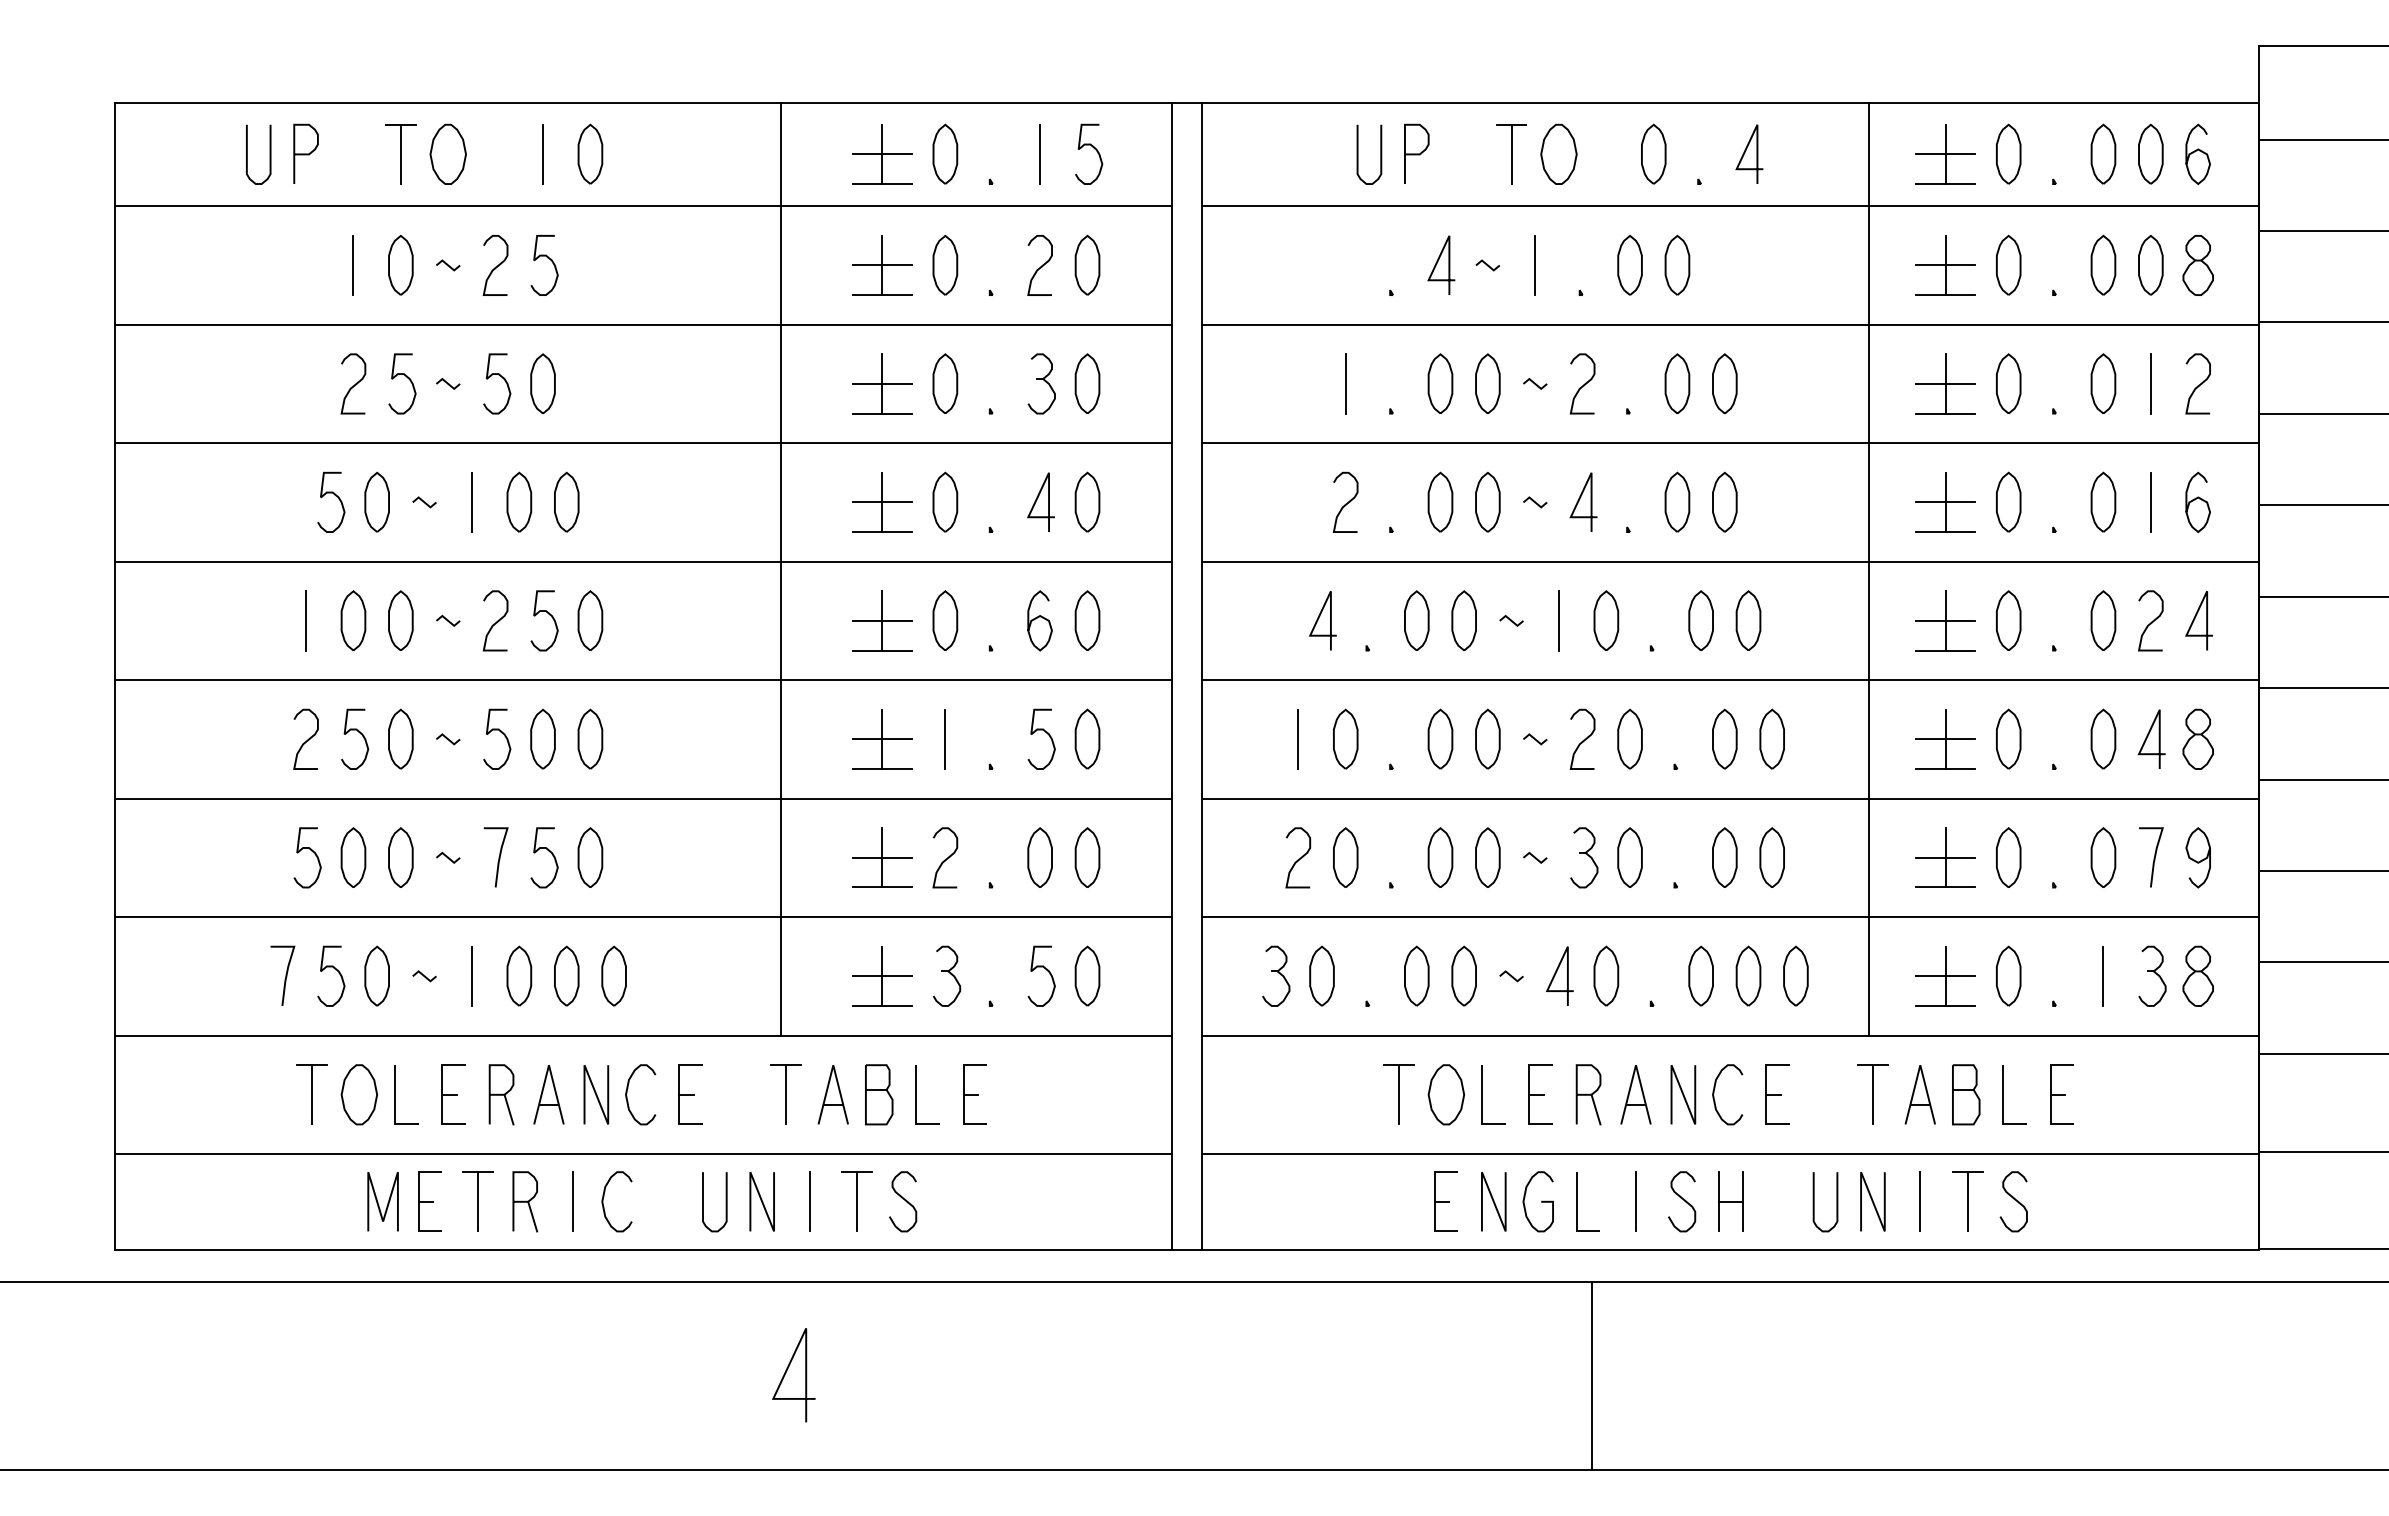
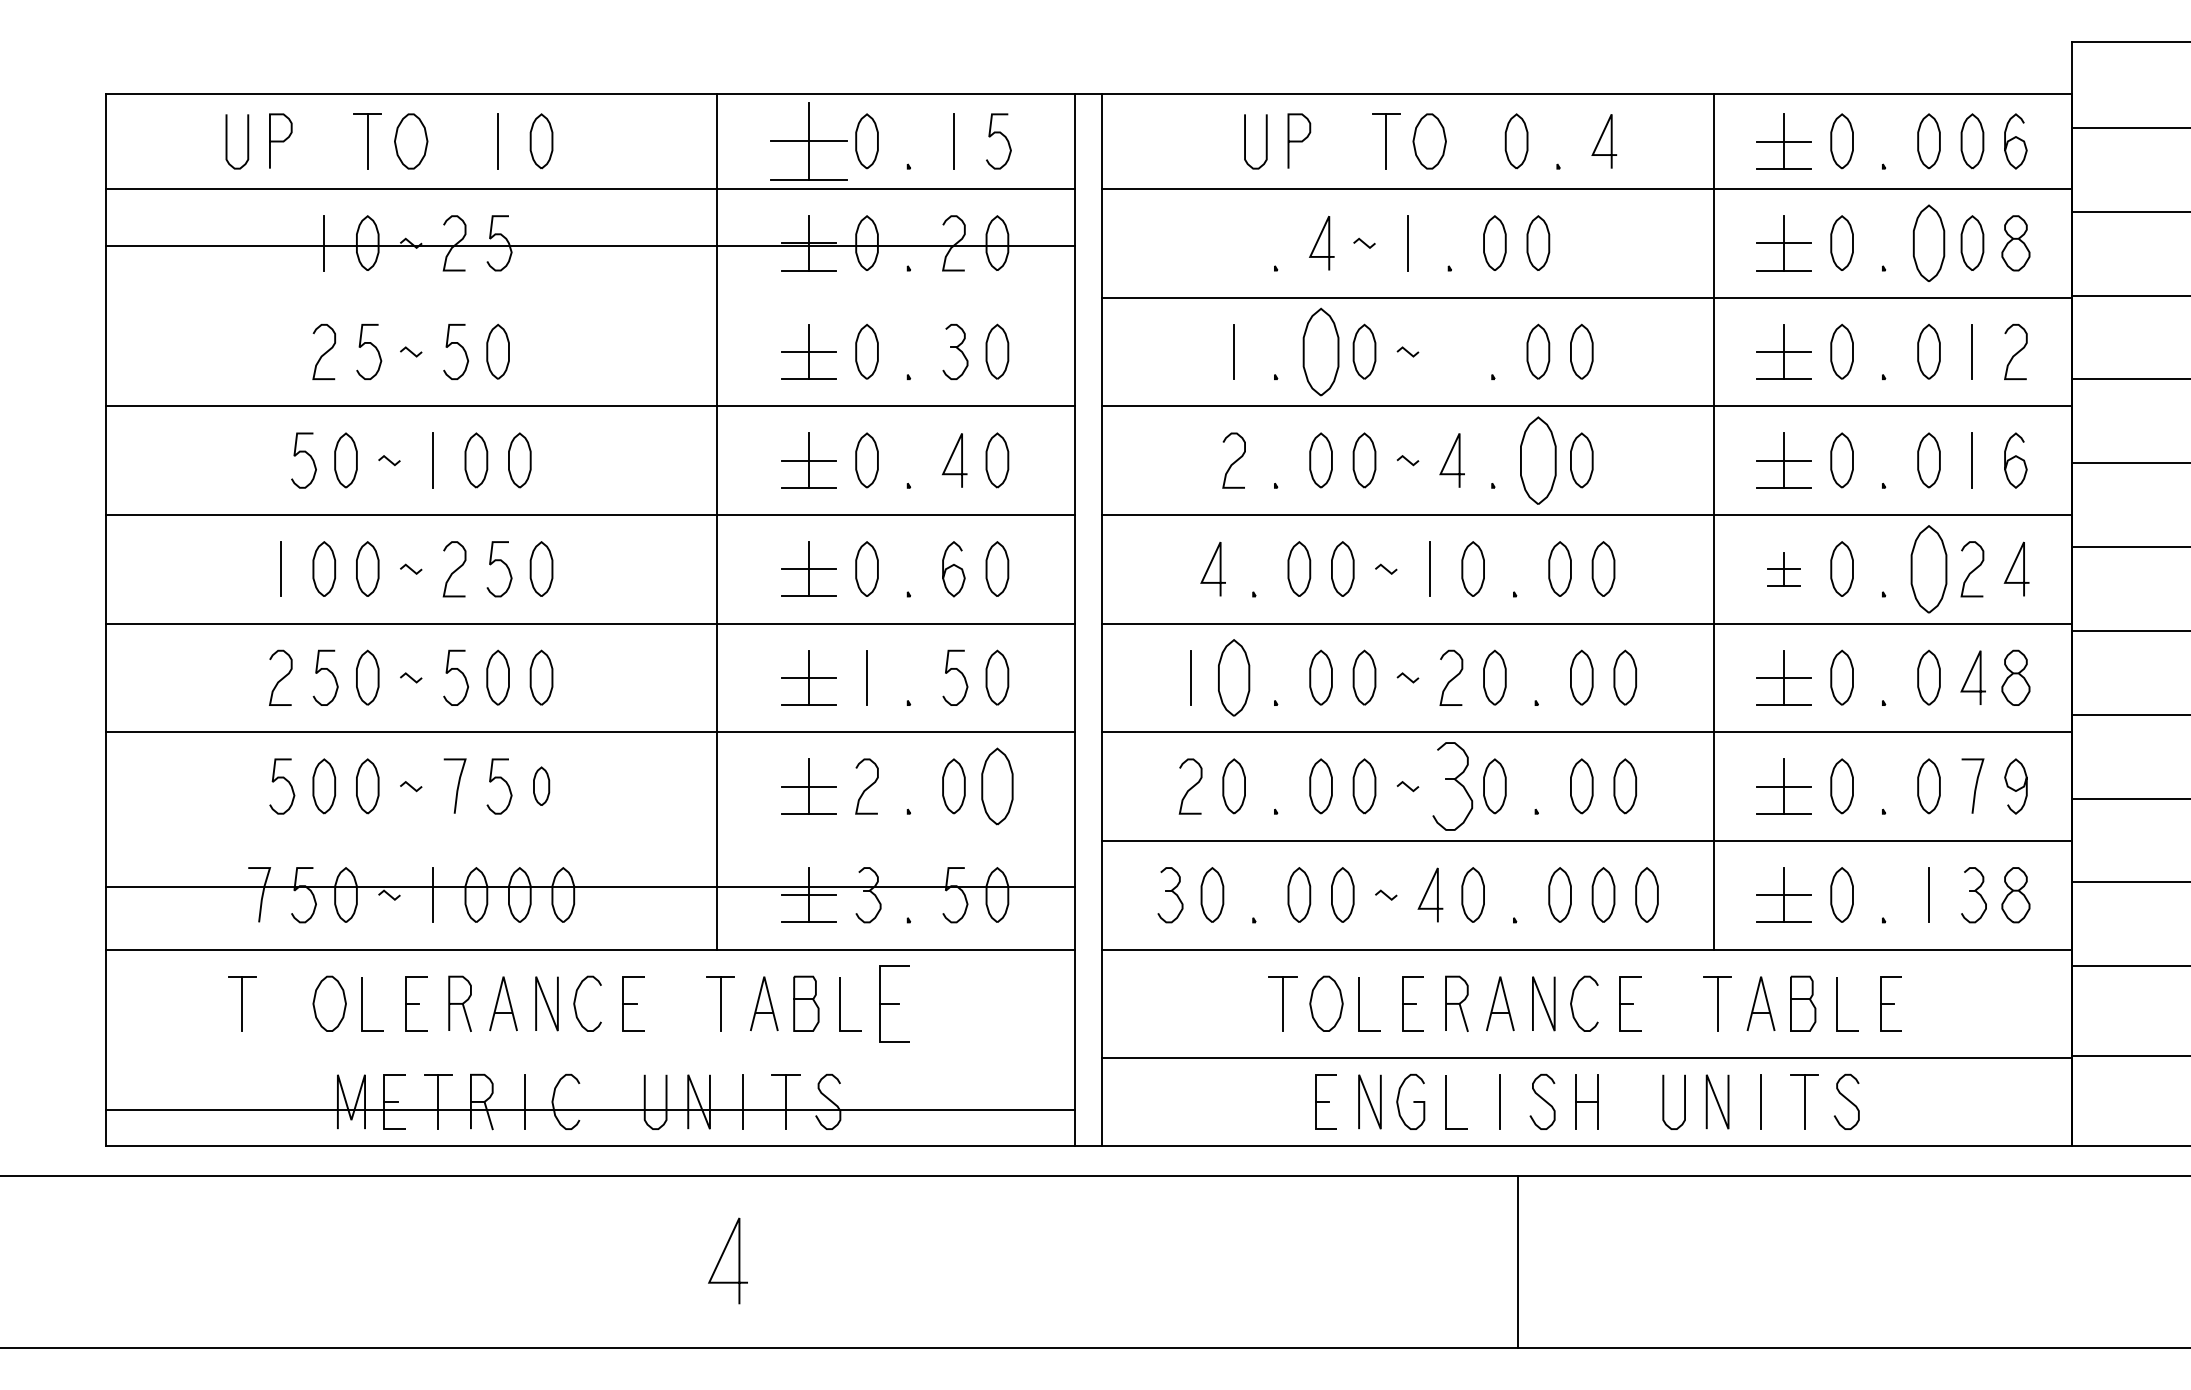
part: (882, 154) -> (809, 141), size x1.4
part: (2103, 264) -> (1929, 242), size x1.4
line: (643, 324) -> (590, 246), moved
part: (1440, 383) -> (1321, 351), size x1.6
curve: (1583, 384) -> (1452, 352), removed
part: (1677, 501) -> (1538, 459), size x1.6
part: (1945, 620) -> (1784, 568), size x0.6
part: (2103, 620) -> (1929, 568), size x1.6
part: (1345, 738) -> (1233, 677), size x1.4
part: (590, 857) -> (541, 786), size x0.7
part: (1087, 857) -> (997, 786), size x1.4
part: (1584, 857) -> (1453, 786), size x1.6
line: (643, 917) -> (590, 887), moved
part: (311, 1094) -> (241, 1003), moved
part: (974, 1094) -> (893, 1003), size x1.4
line: (643, 1154) -> (590, 1110), moved
line: (1591, 1376) -> (1518, 1262), moved

